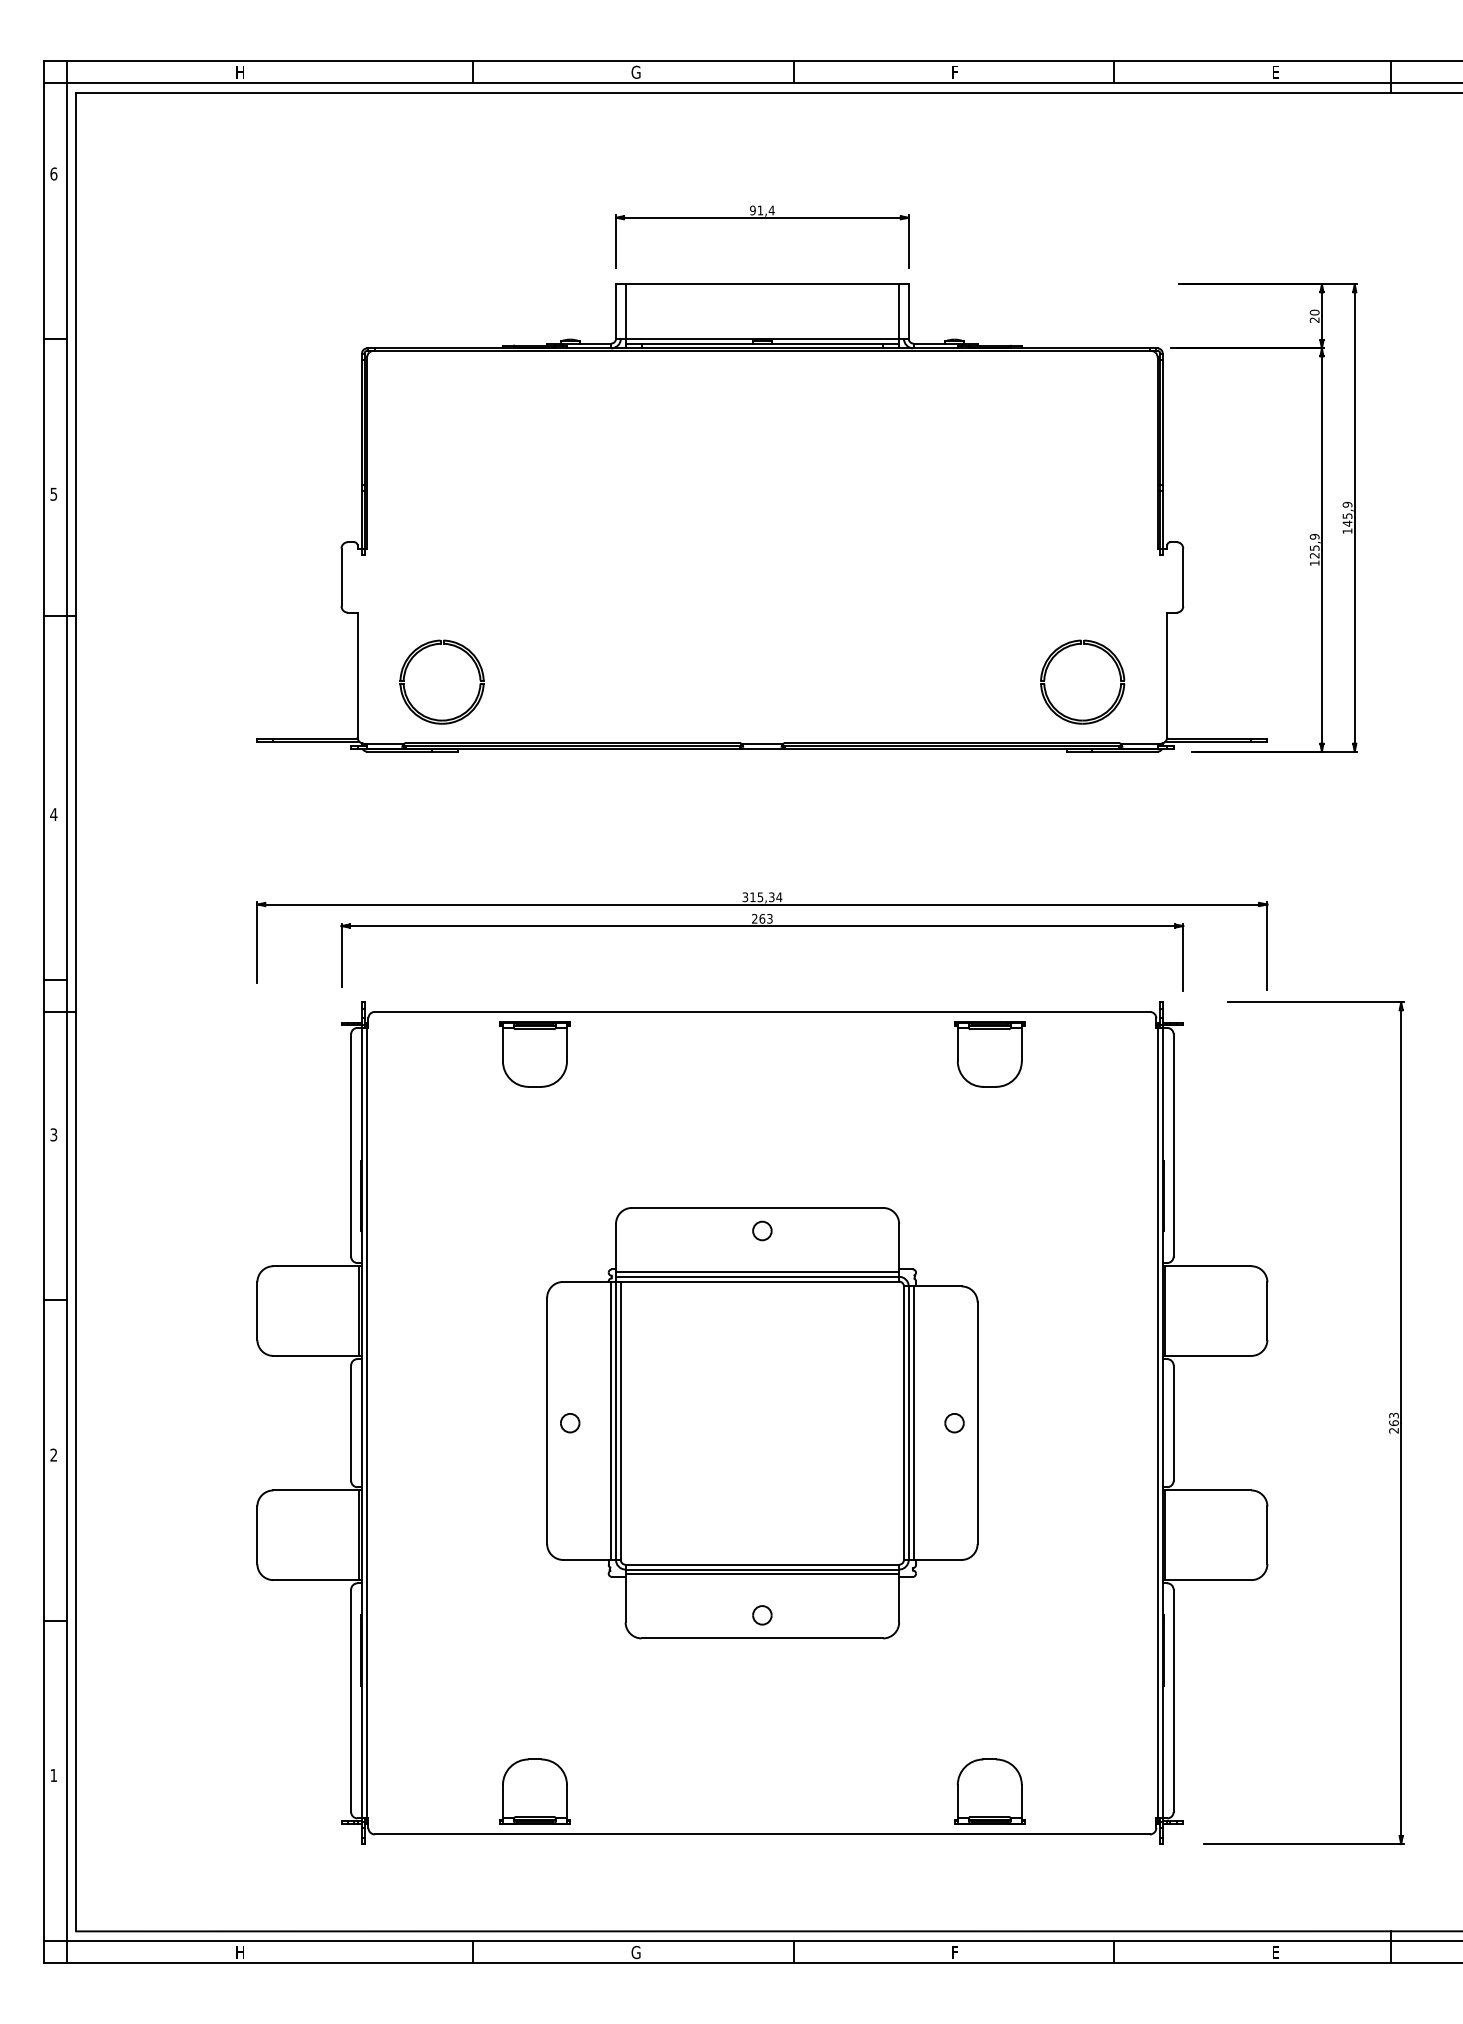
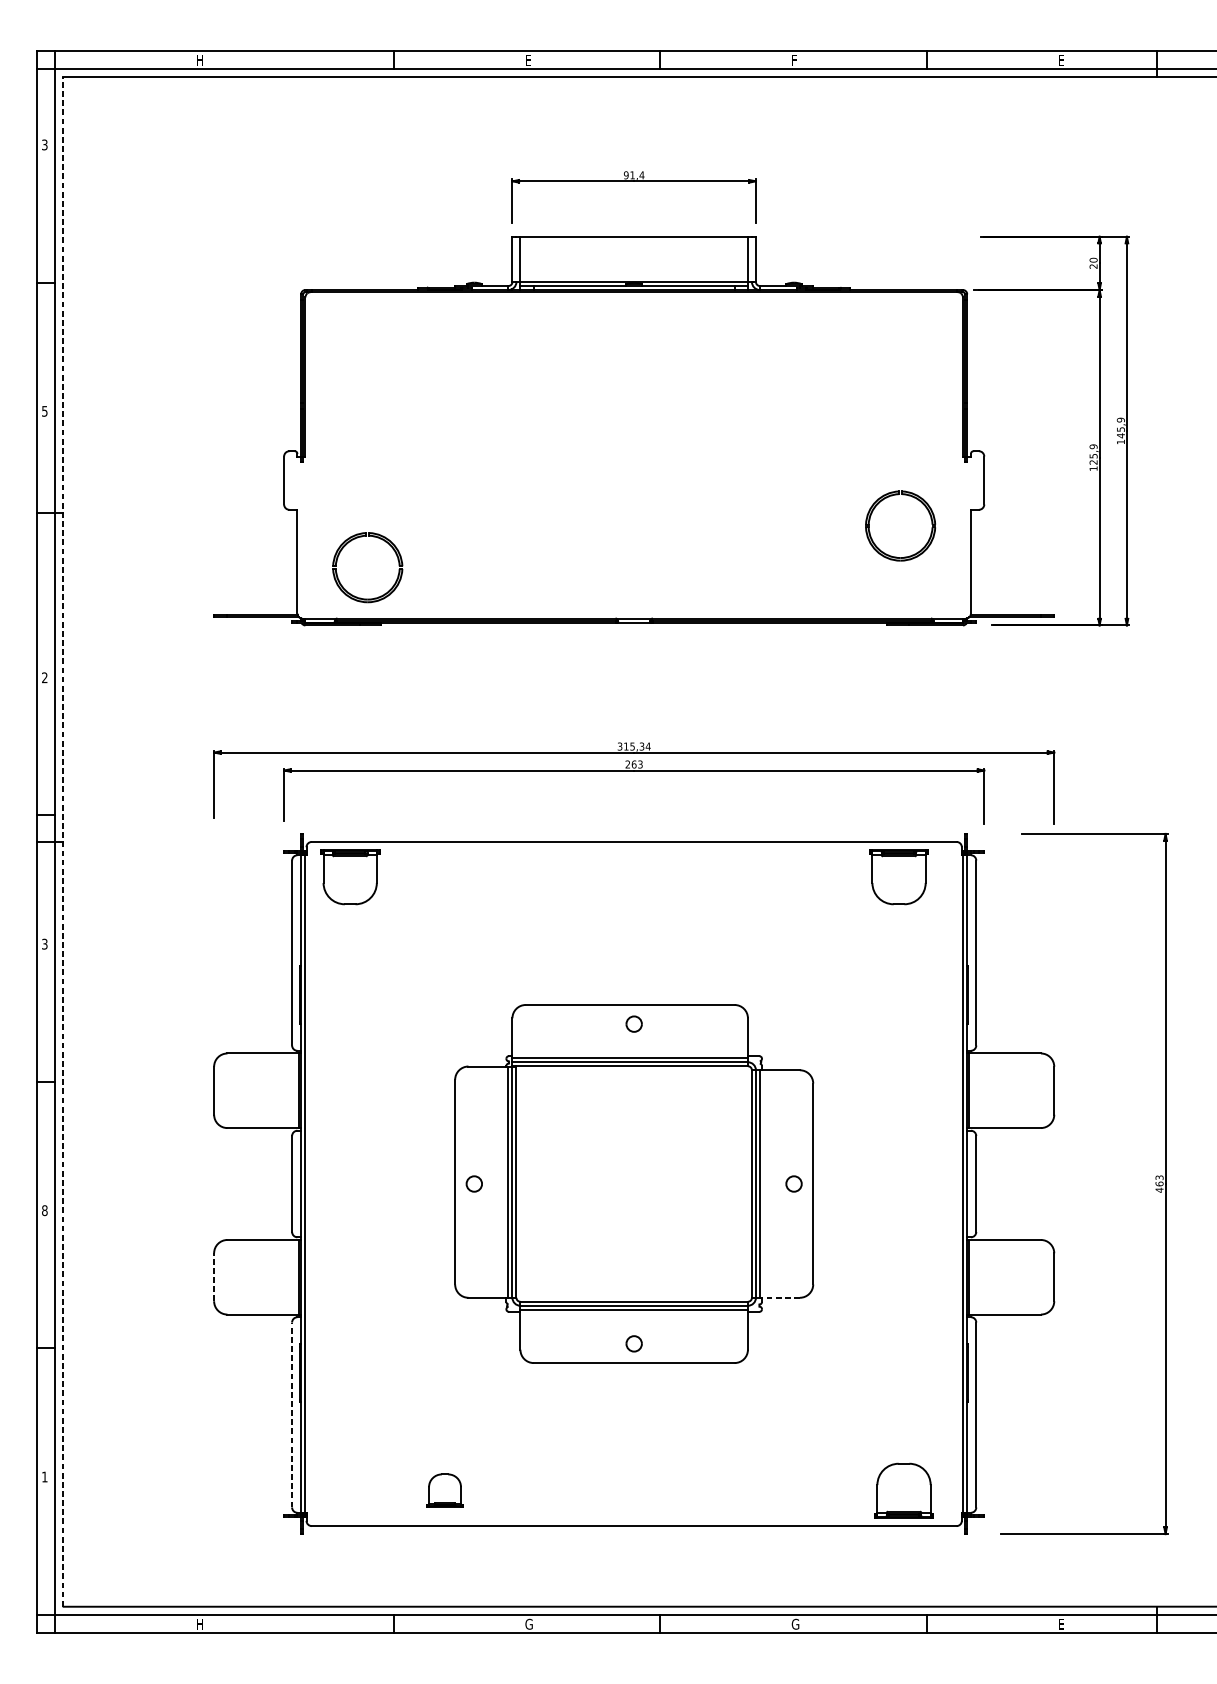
text: (635, 71) -> (528, 59), G -> E
text: (53, 173) -> (44, 144), 6 -> 3
part: (1072, 646) -> (892, 496), moved
text: (53, 814) -> (44, 677), 4 -> 2
line: (76, 1011) -> (63, 841), solid -> dashed
part: (534, 1054) -> (349, 877), moved
part: (989, 1054) -> (898, 877), moved
text: (1393, 1430) -> (1159, 1190), 263 -> 463
text: (53, 1454) -> (44, 1210), 2 -> 8
line: (257, 1535) -> (214, 1277), solid -> dashed
line: (937, 1559) -> (779, 1297), solid -> dashed
line: (351, 1700) -> (292, 1414), solid -> dashed
part: (534, 1791) -> (444, 1490), size x0.6
part: (989, 1791) -> (903, 1490), moved
text: (955, 1952) -> (794, 1624), F -> G

